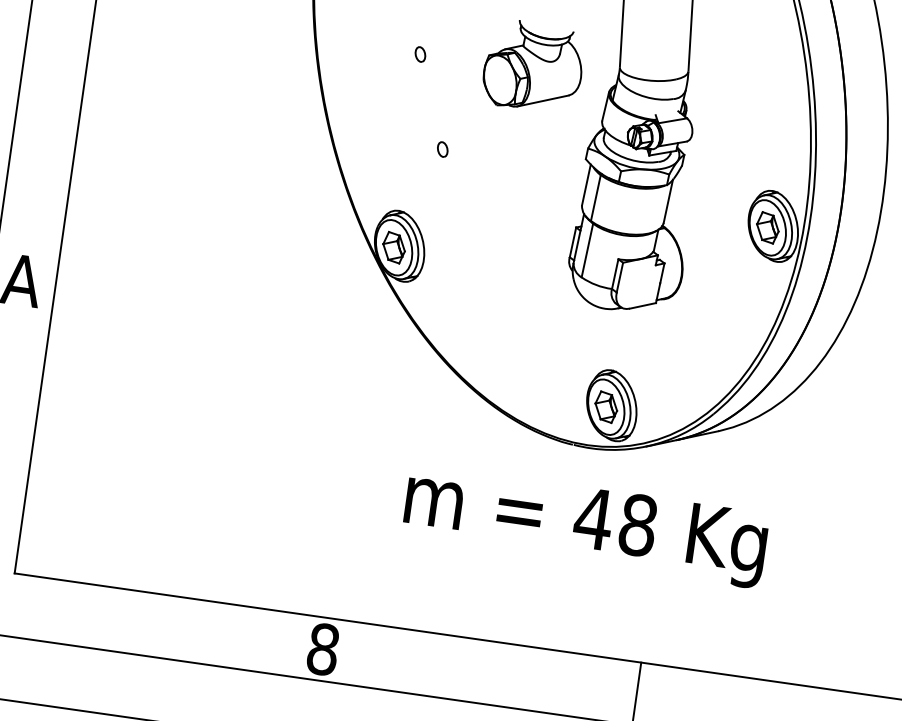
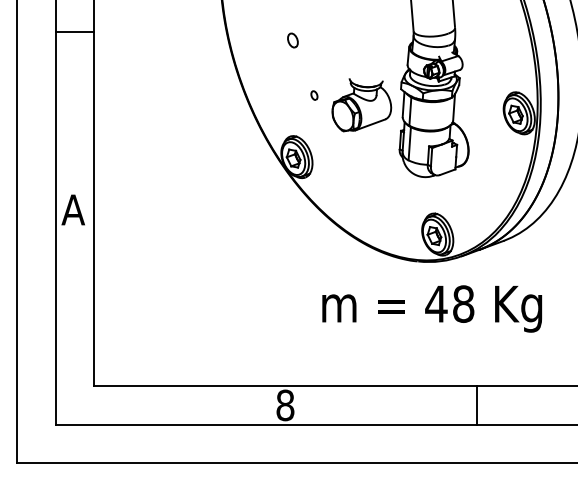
part: (419, 54) -> (292, 40), size x1.6
part: (532, 67) -> (361, 105), moved

